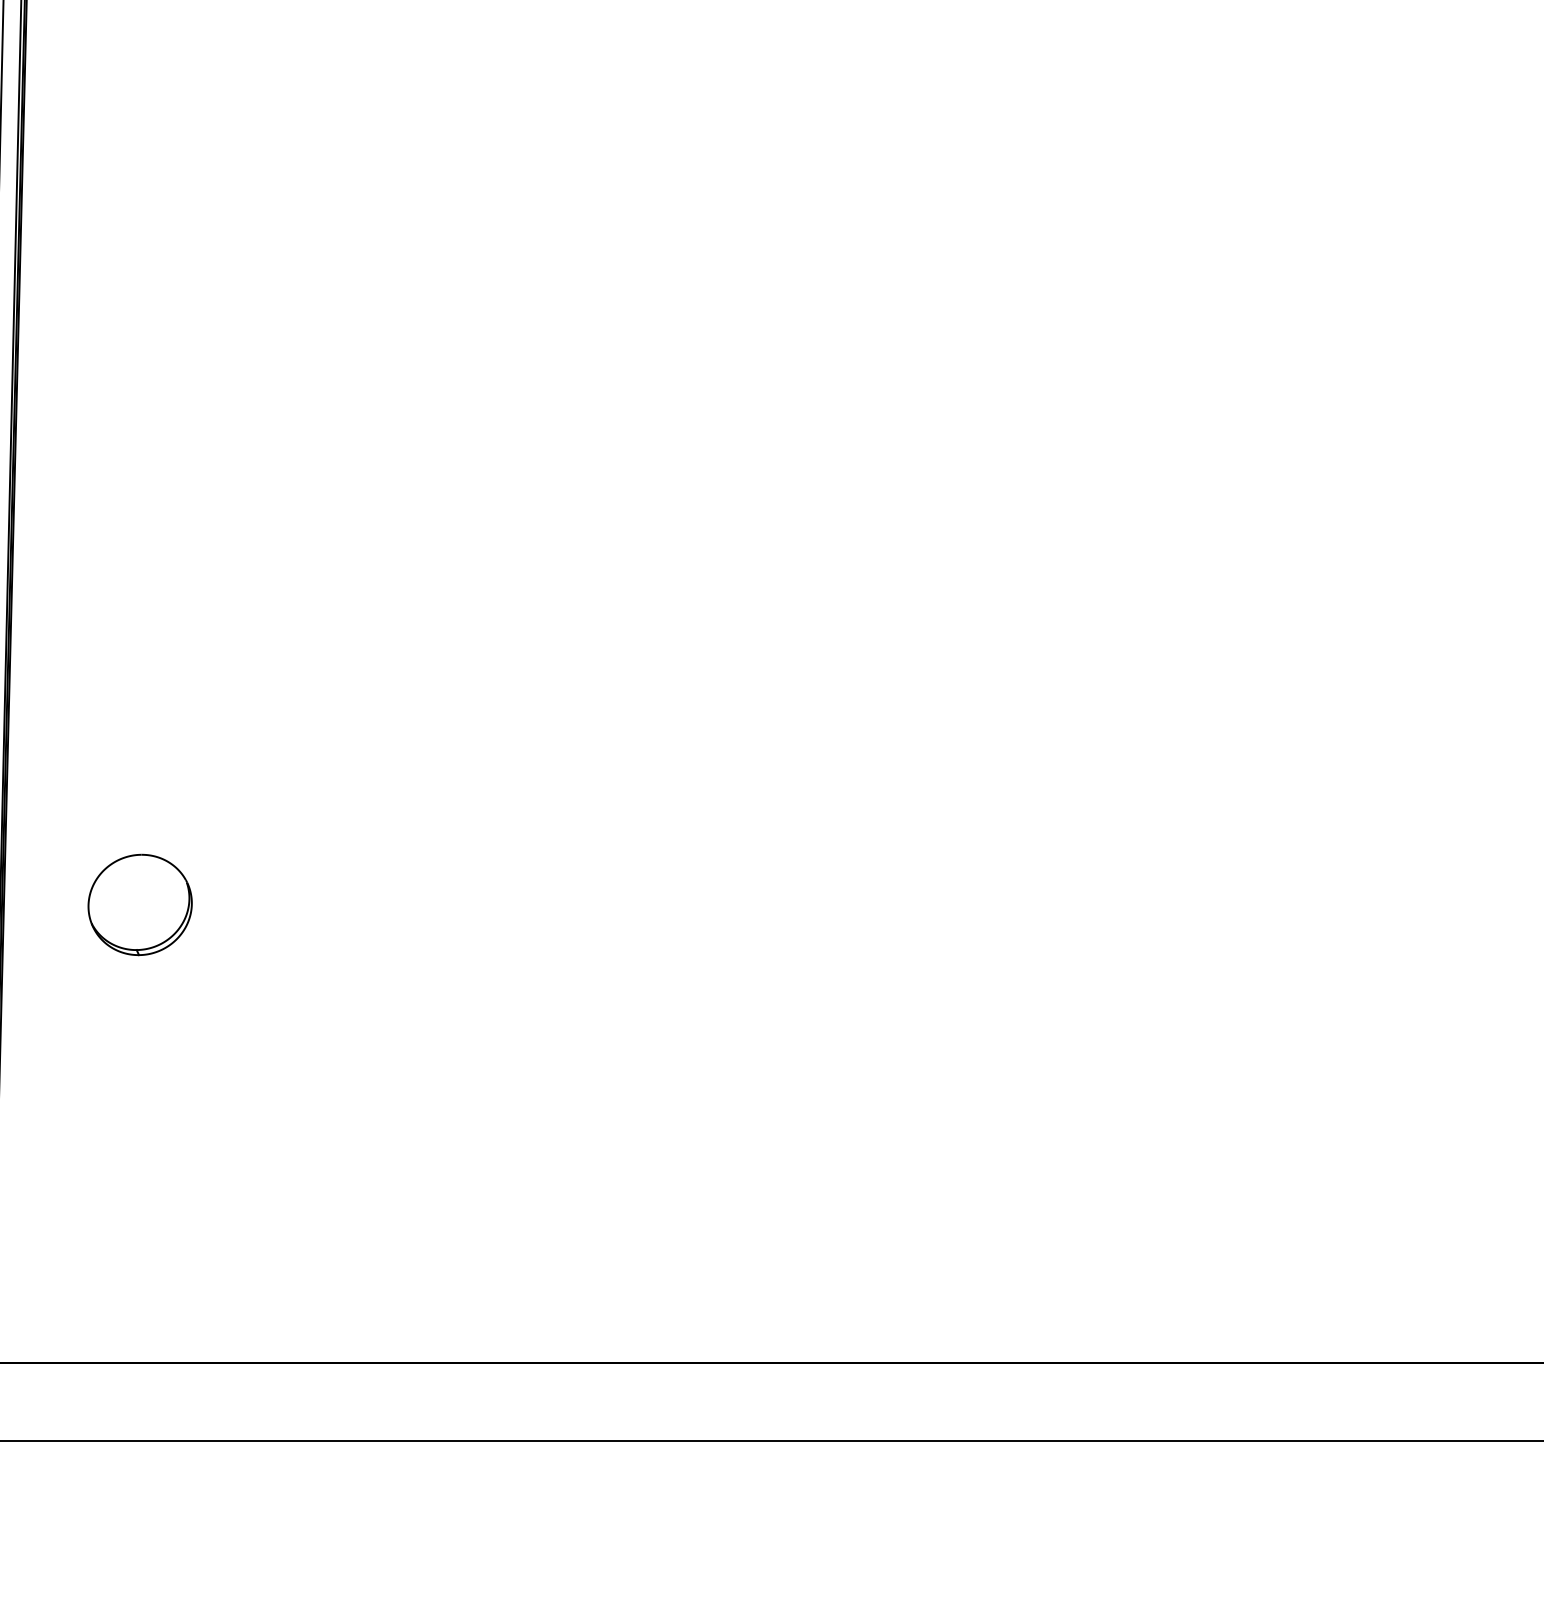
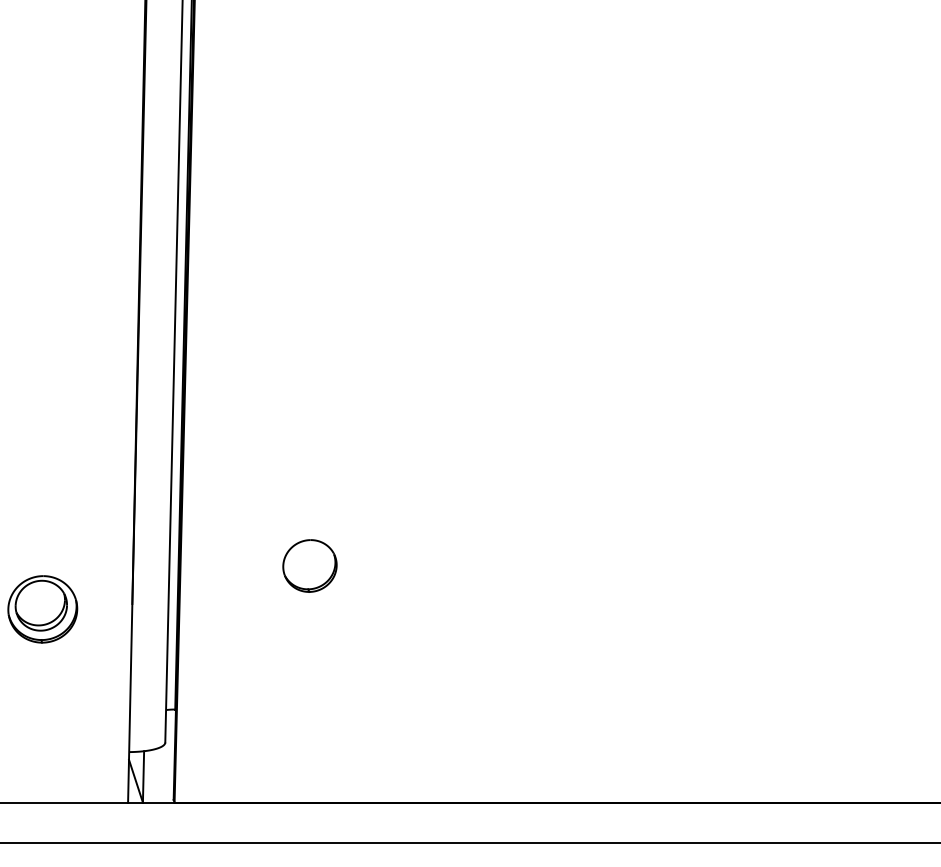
part: (139, 903) -> (309, 565), moved

